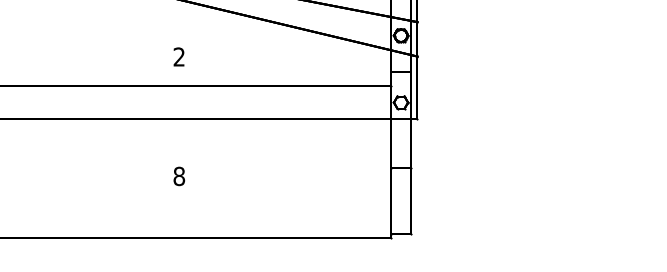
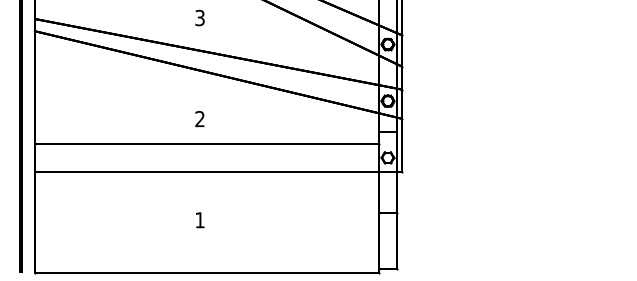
text: (178, 176) -> (199, 220), 8 -> 1

